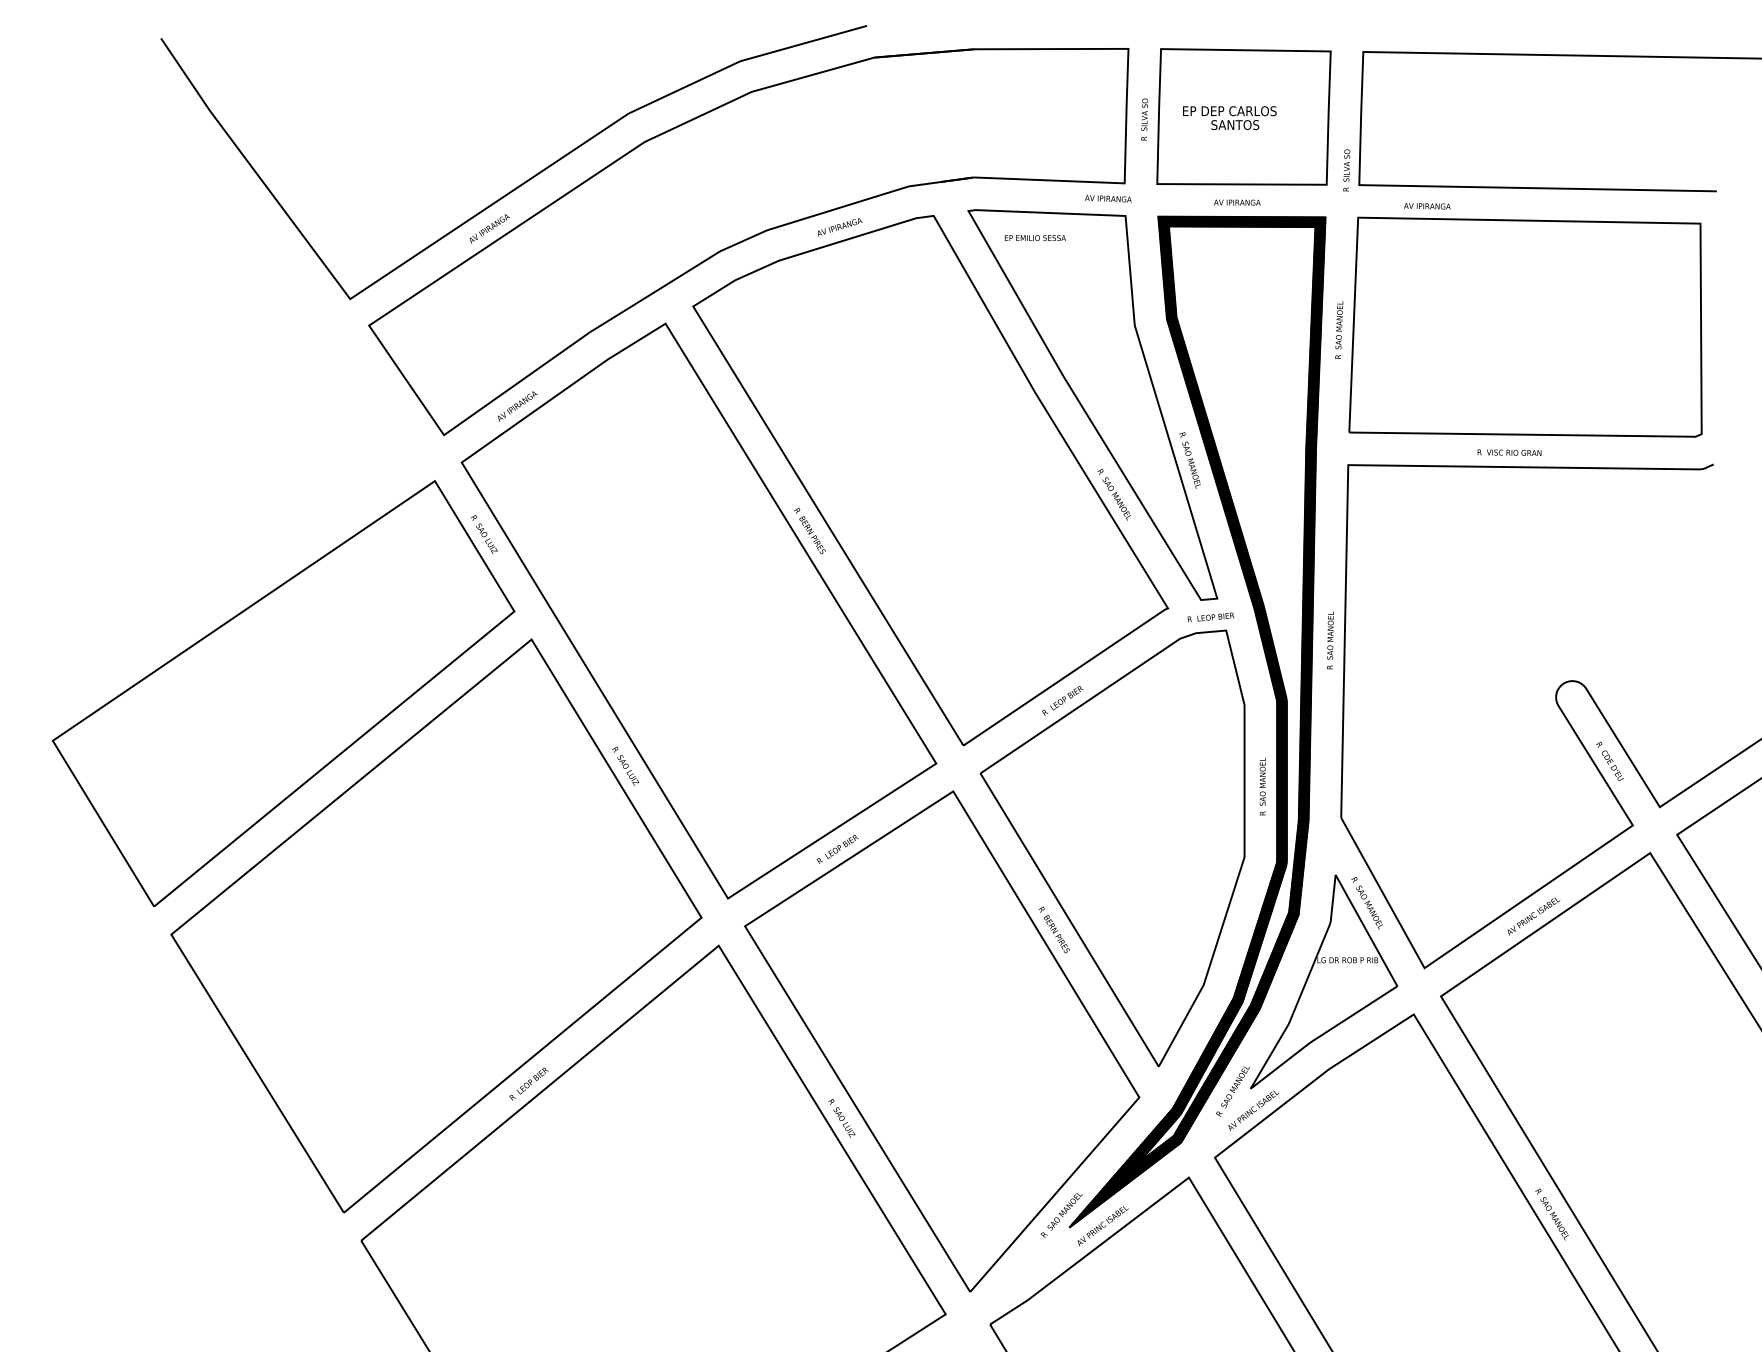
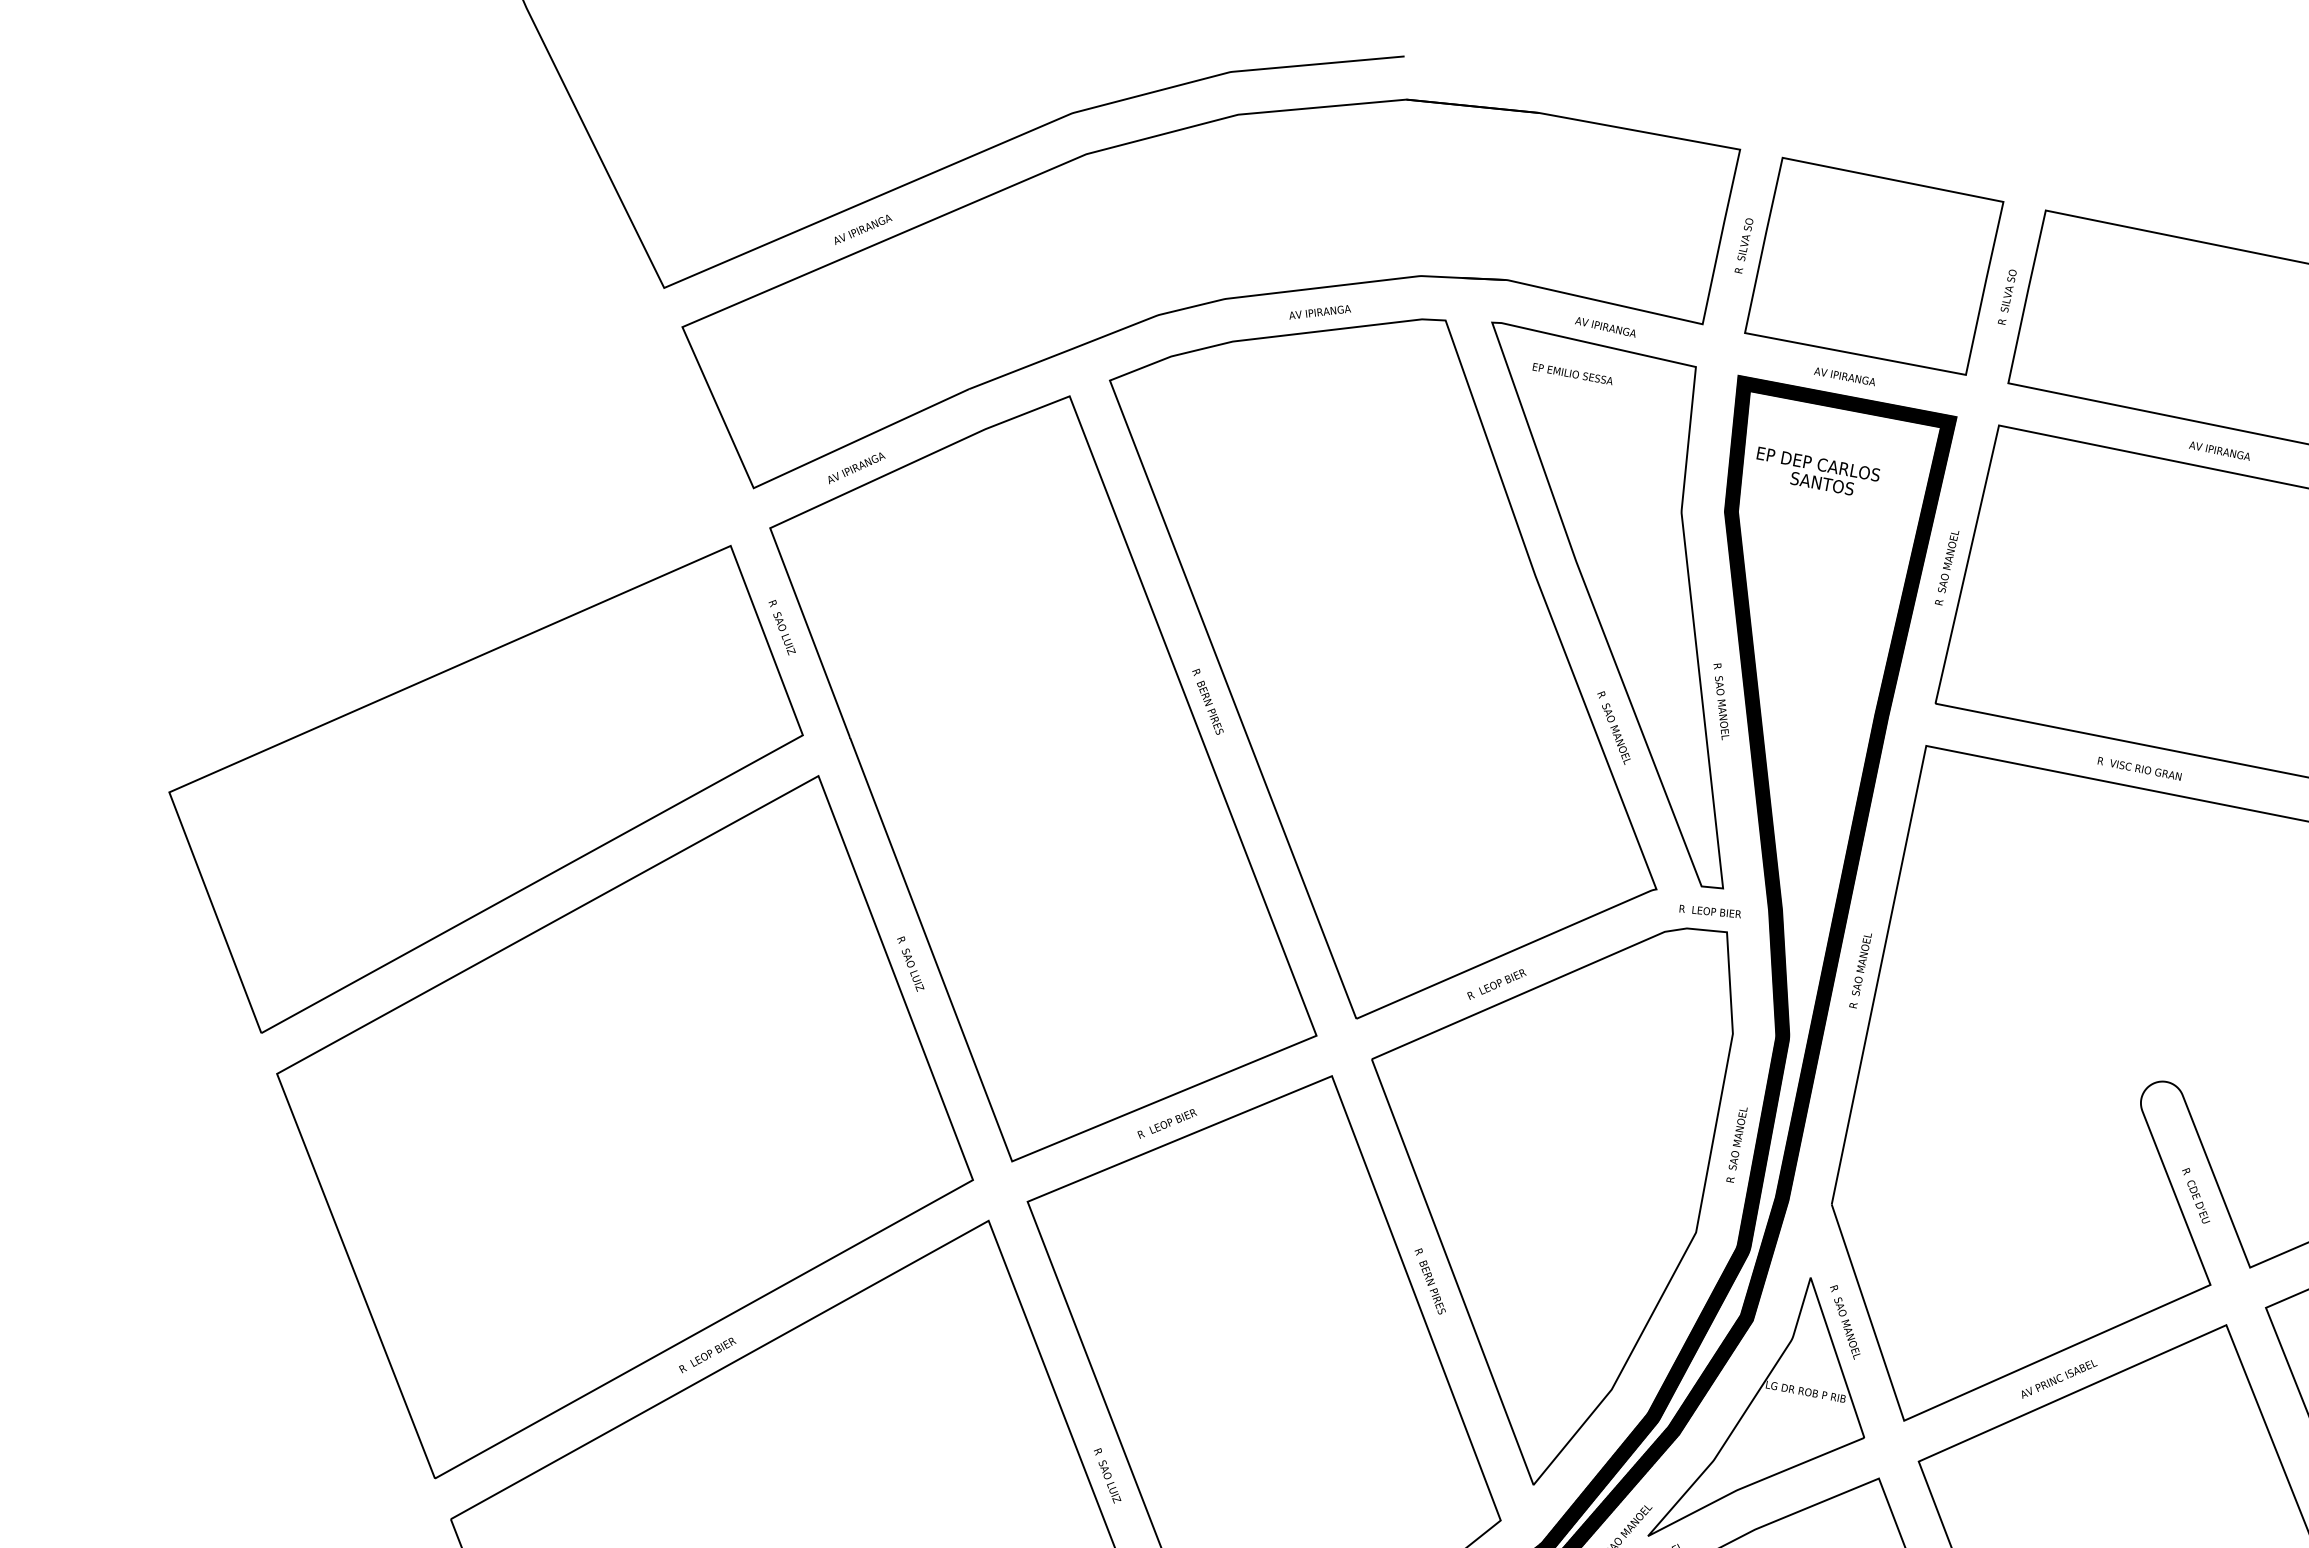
text: (1229, 117) -> (1816, 472), moved
text: (1346, 170) -> (2007, 297), moved
text: (1108, 198) -> (1606, 326), moved
text: (1427, 206) -> (2220, 451), moved

